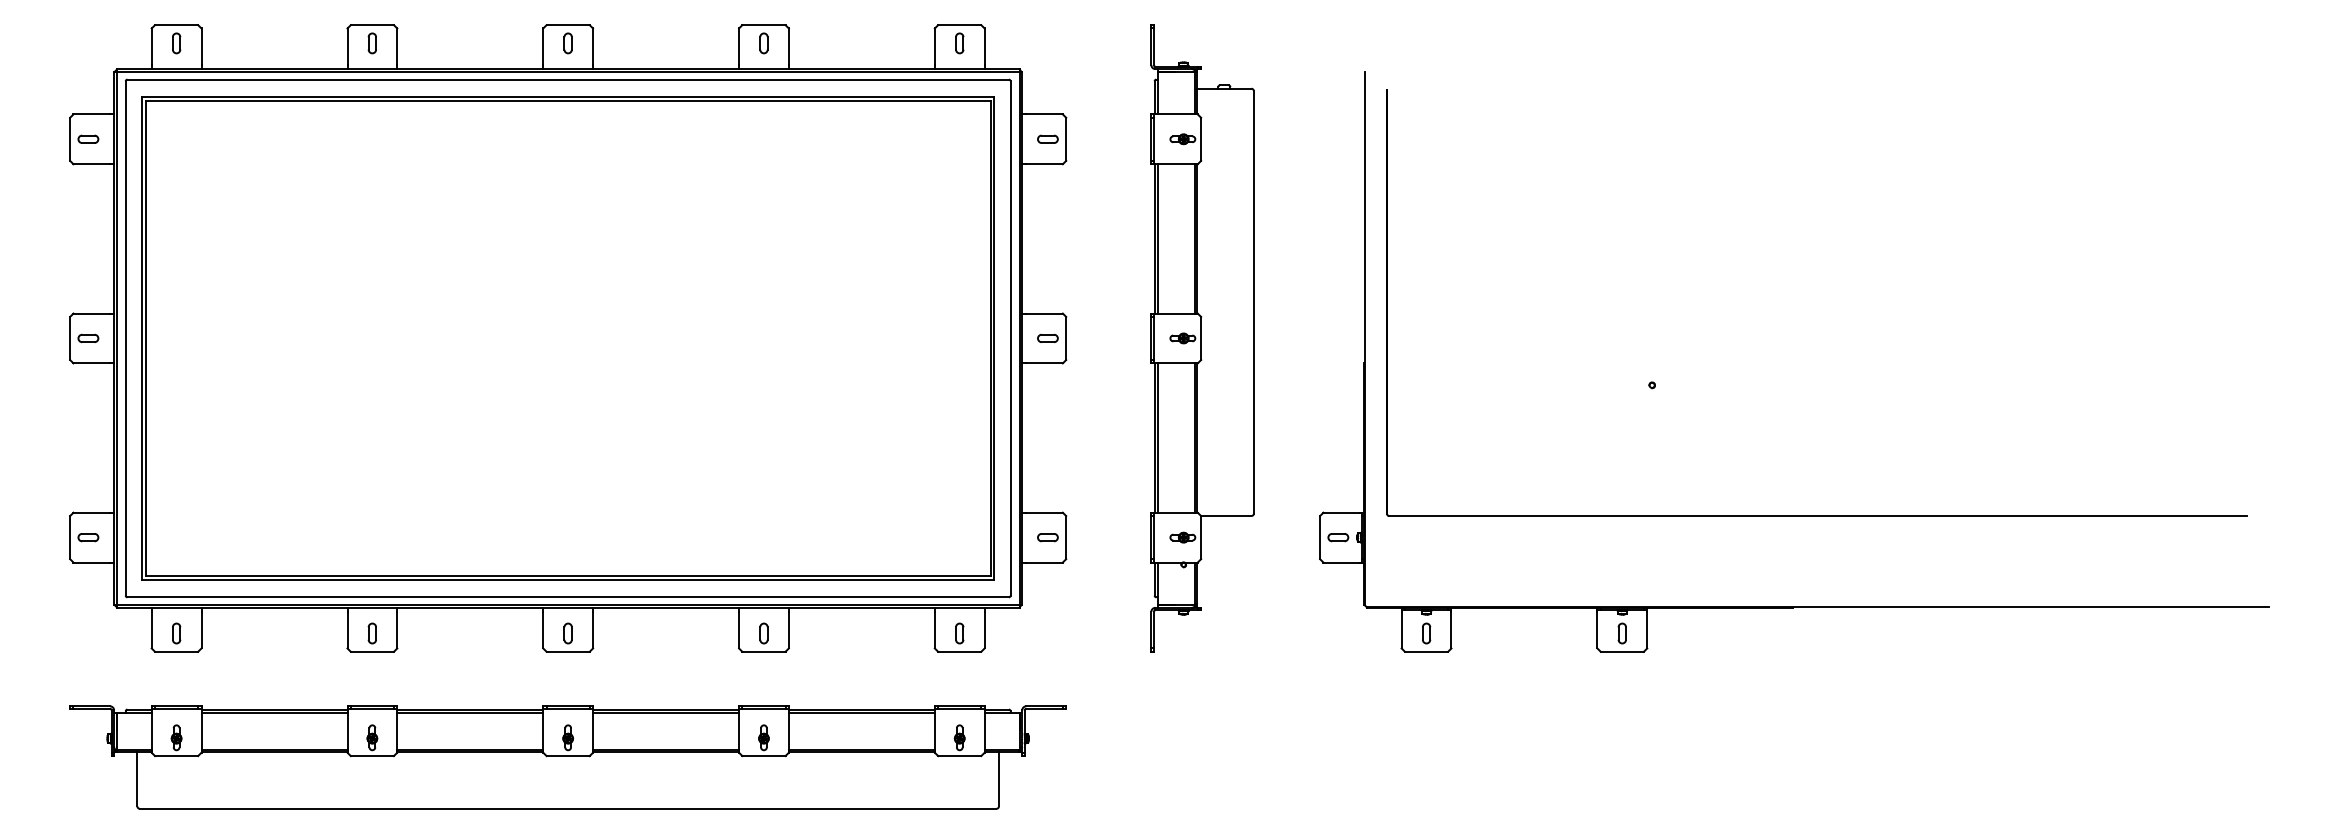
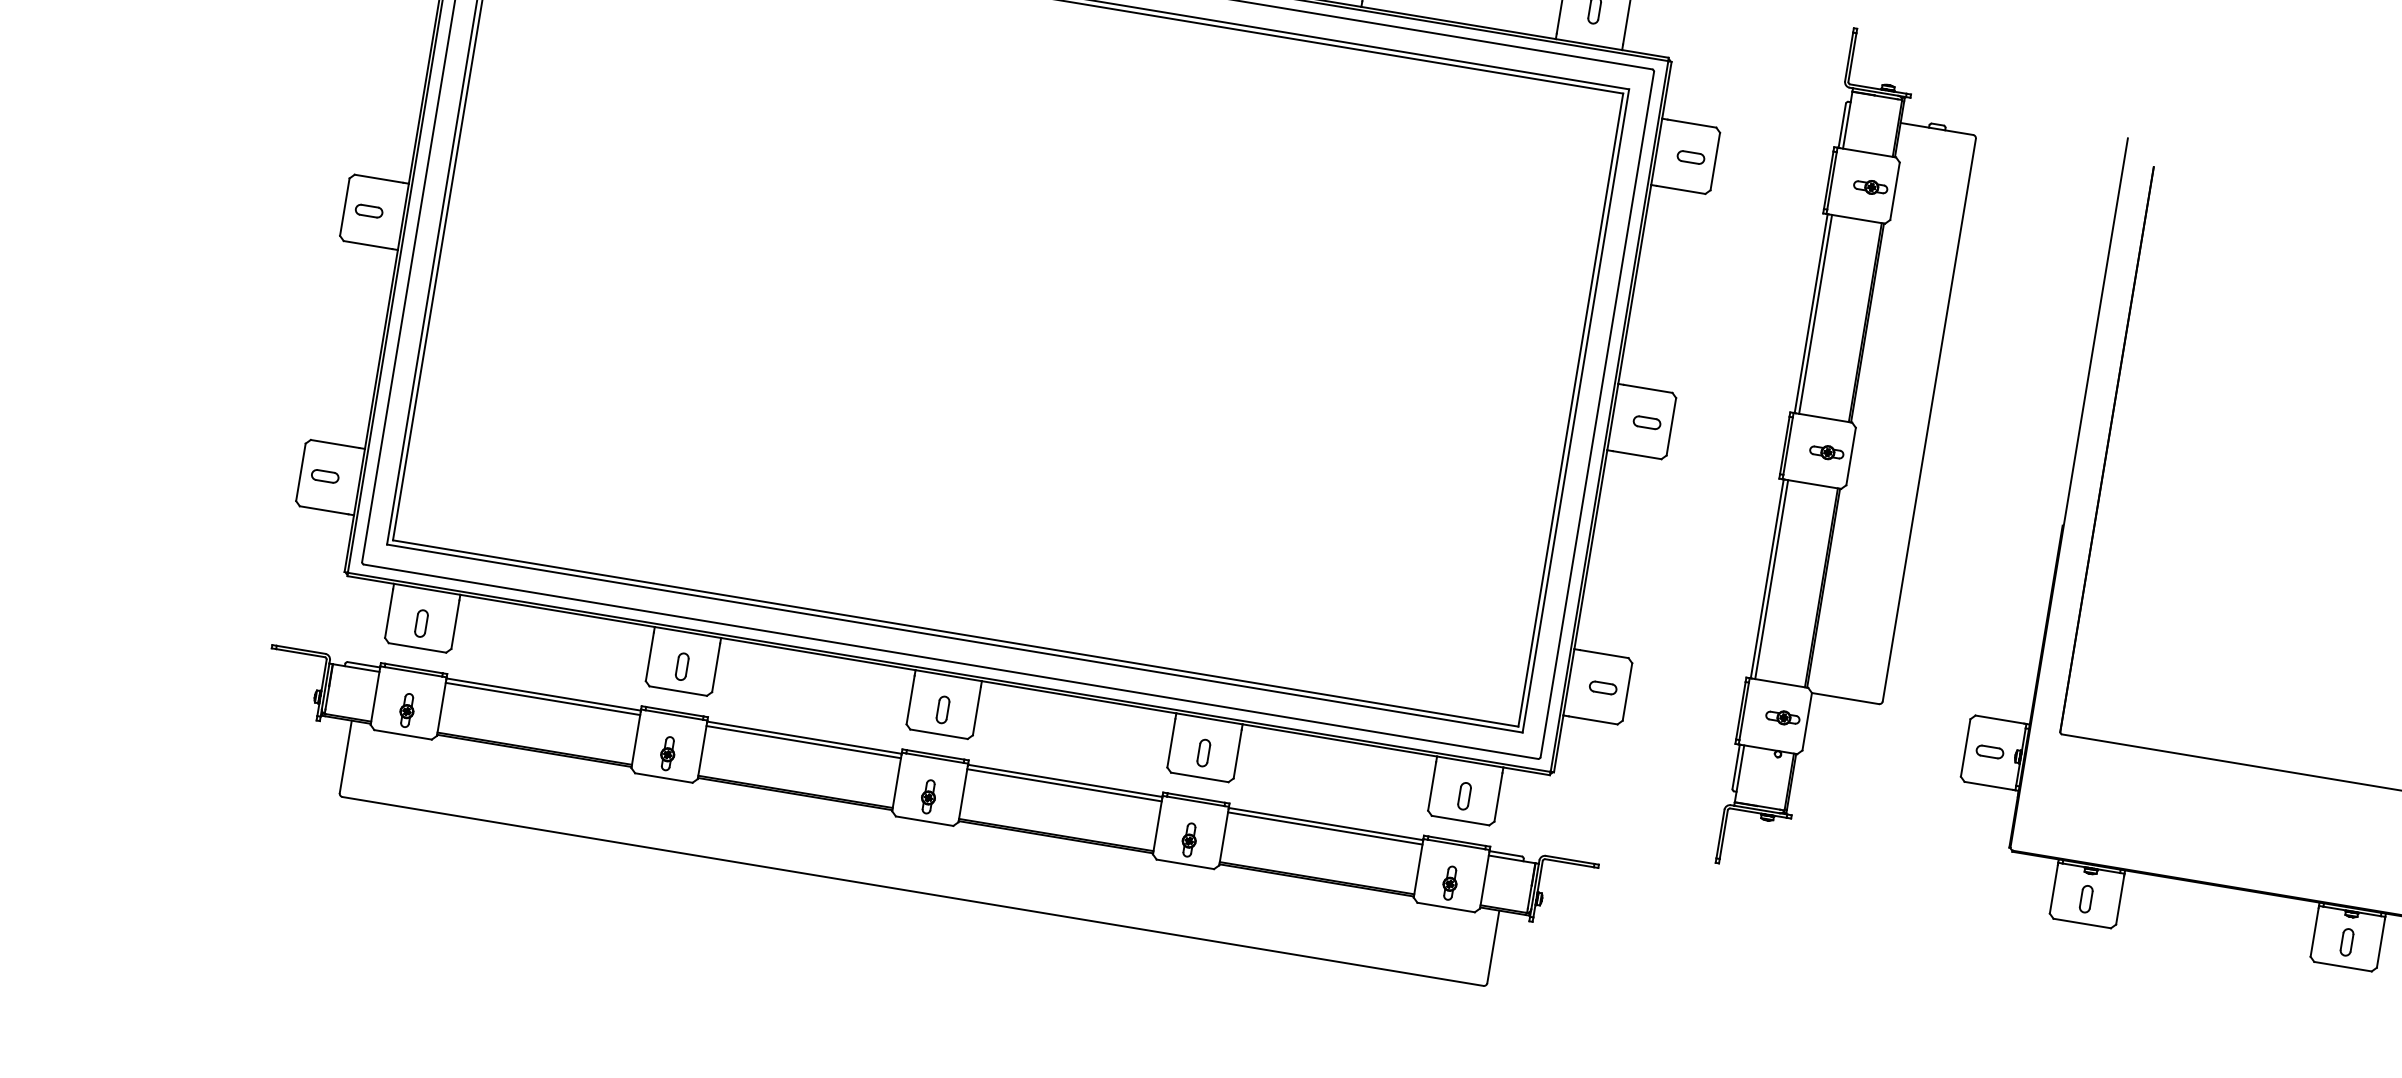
part: (567, 757) -> (923, 822), moved

